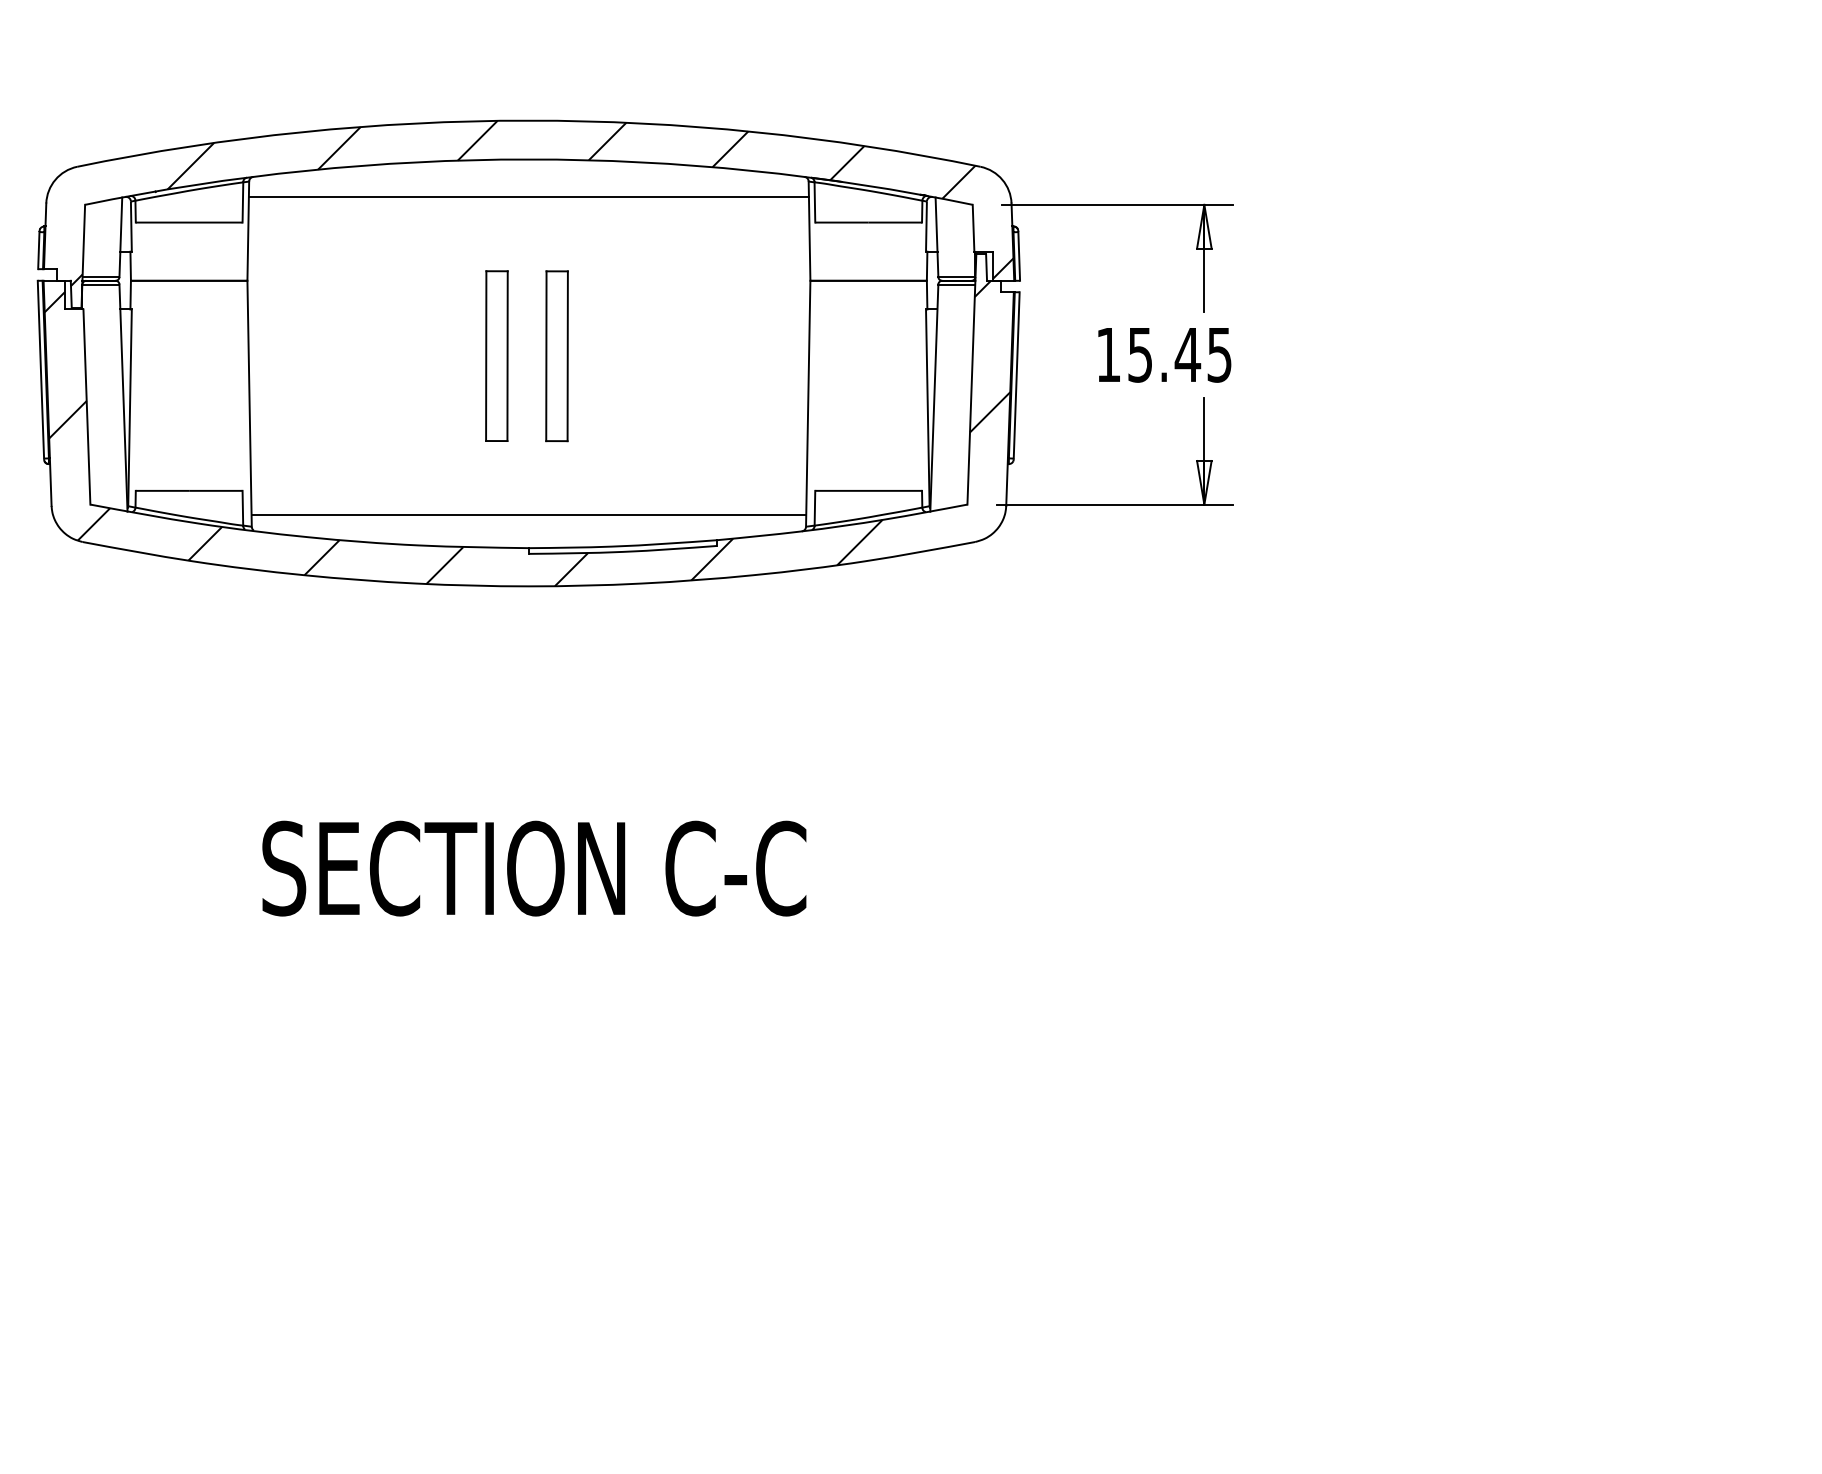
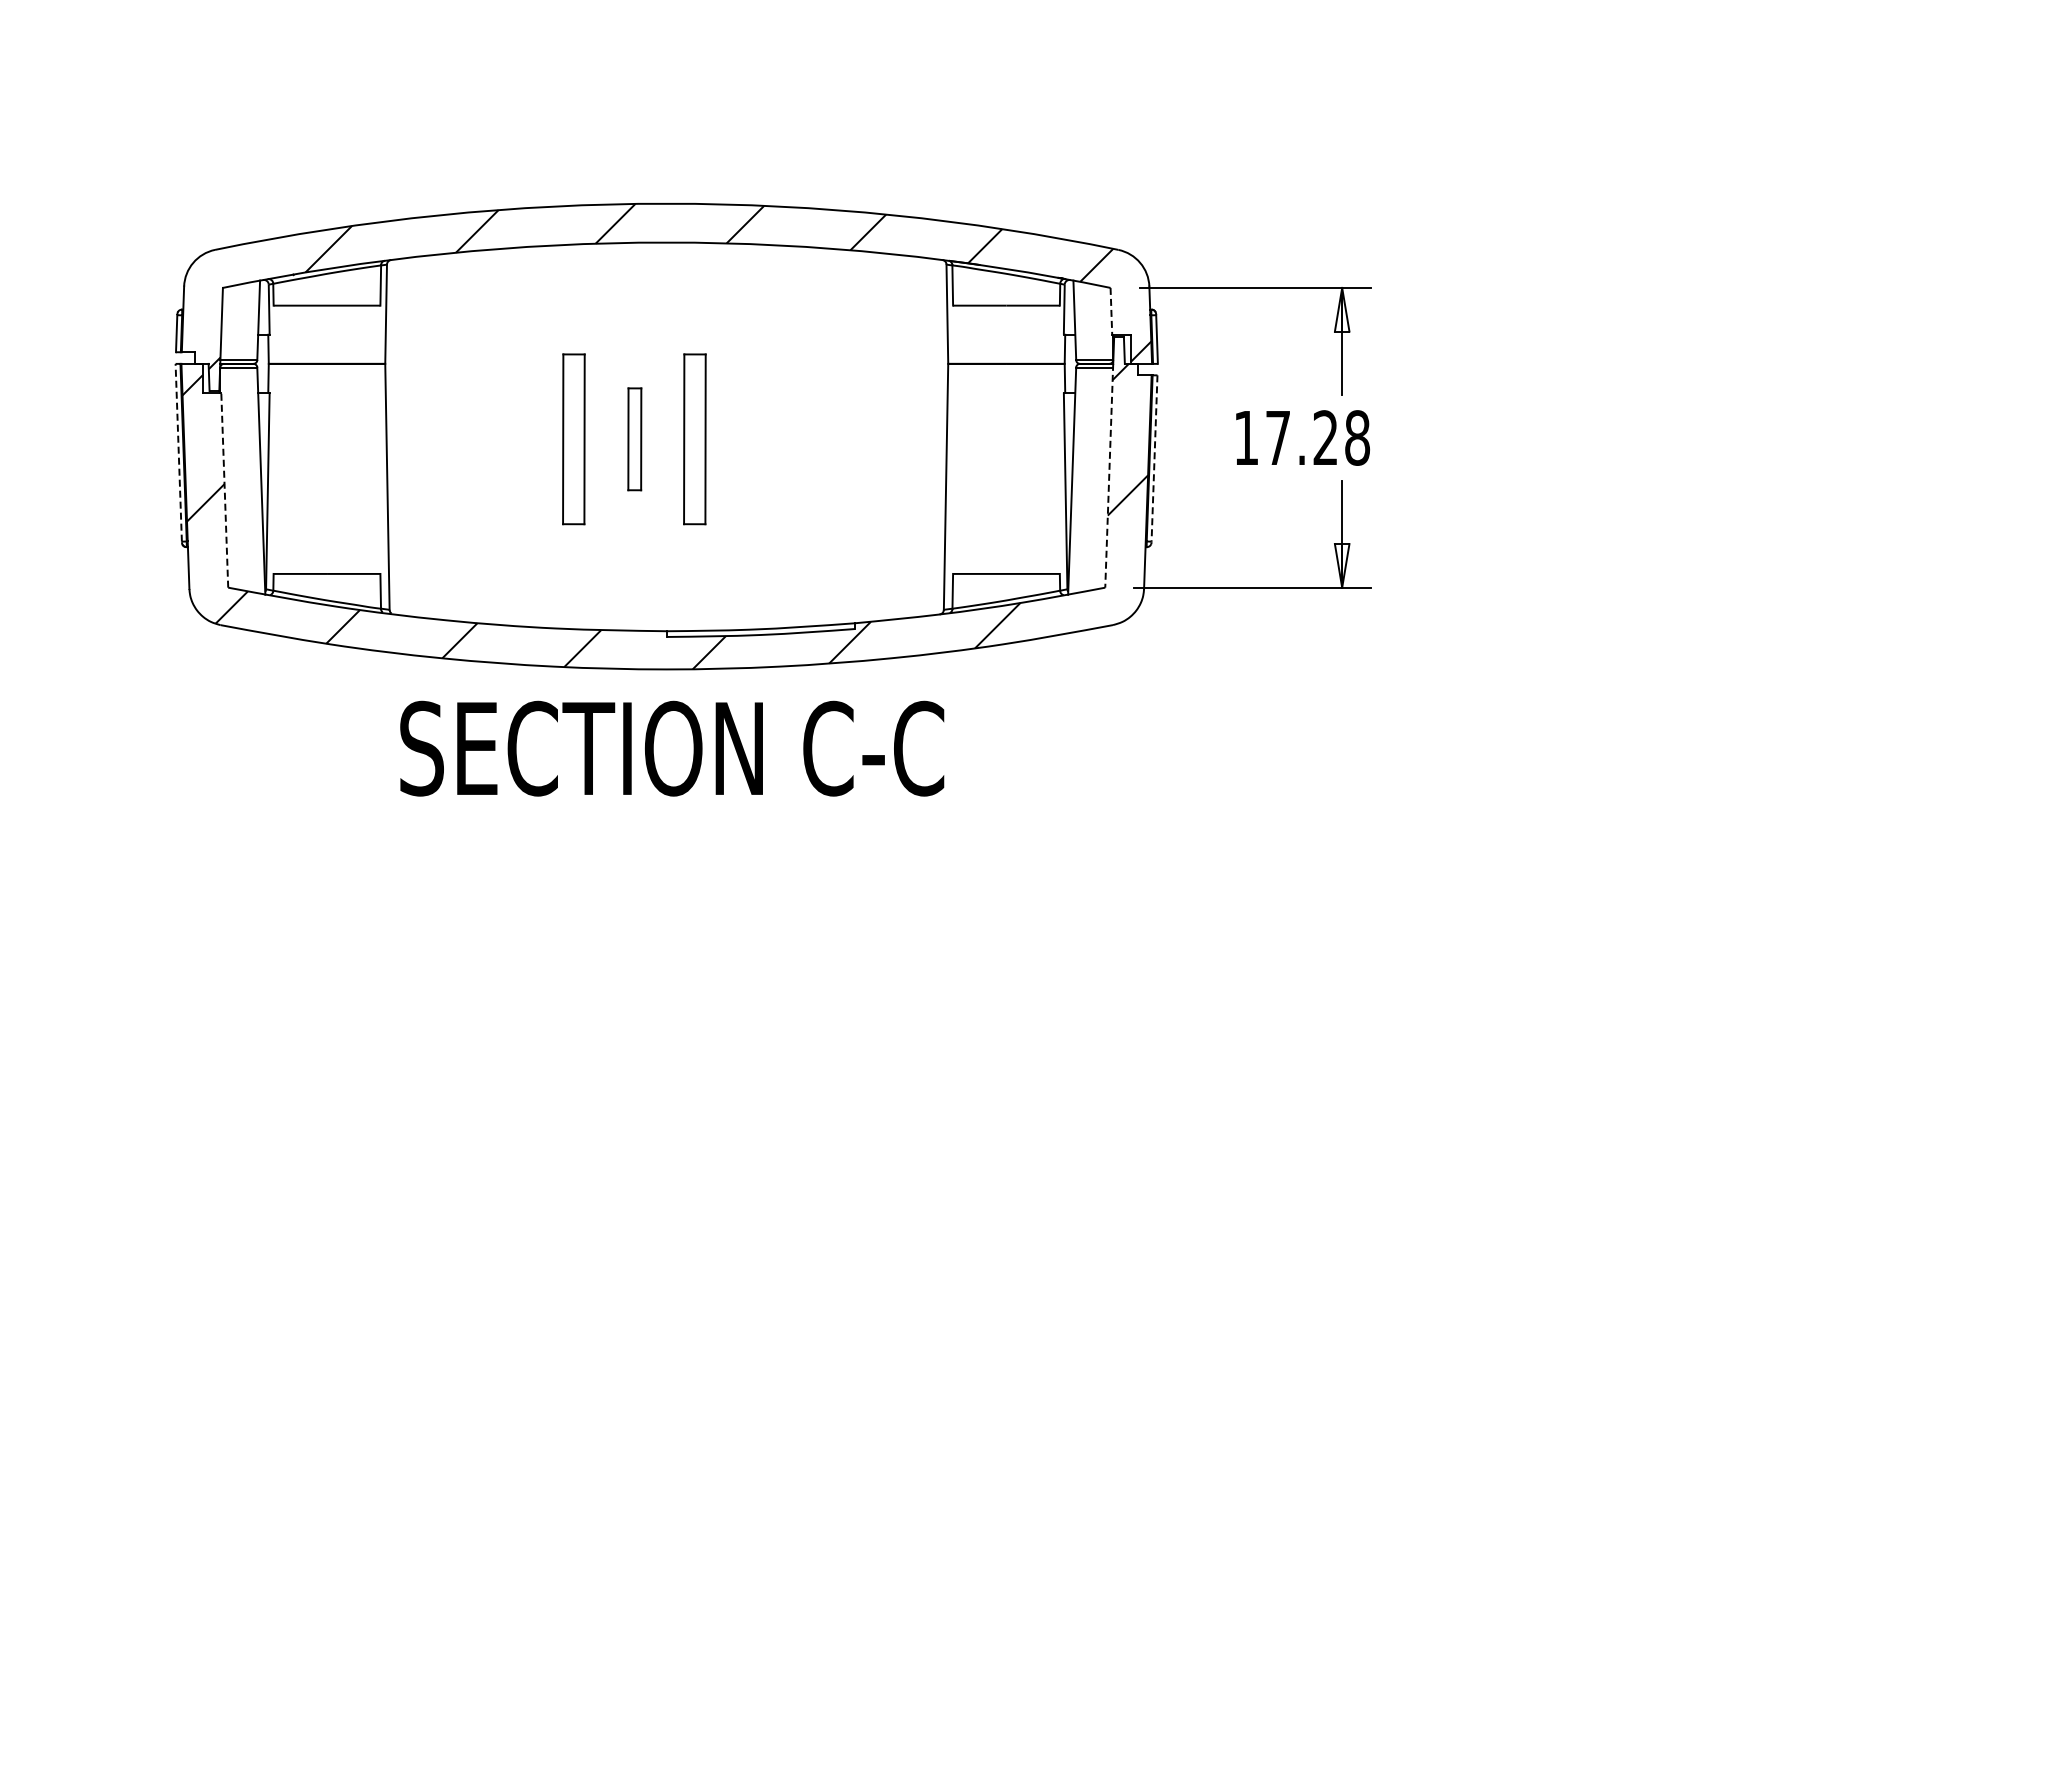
line: (528, 197) -> (666, 280), removed
line: (973, 228) -> (1111, 311), solid -> dashed
text: (1180, 354) -> (1318, 437), 15.45 -> 17.28
part: (435, 356) -> (573, 439), added
part: (496, 356) -> (634, 439), size x0.6
line: (40, 369) -> (178, 452), solid -> dashed
line: (1016, 376) -> (1154, 459), solid -> dashed
line: (971, 392) -> (1109, 475), solid -> dashed
line: (86, 407) -> (224, 490), solid -> dashed
line: (528, 514) -> (666, 597), removed
text: (534, 868) -> (672, 748), moved

